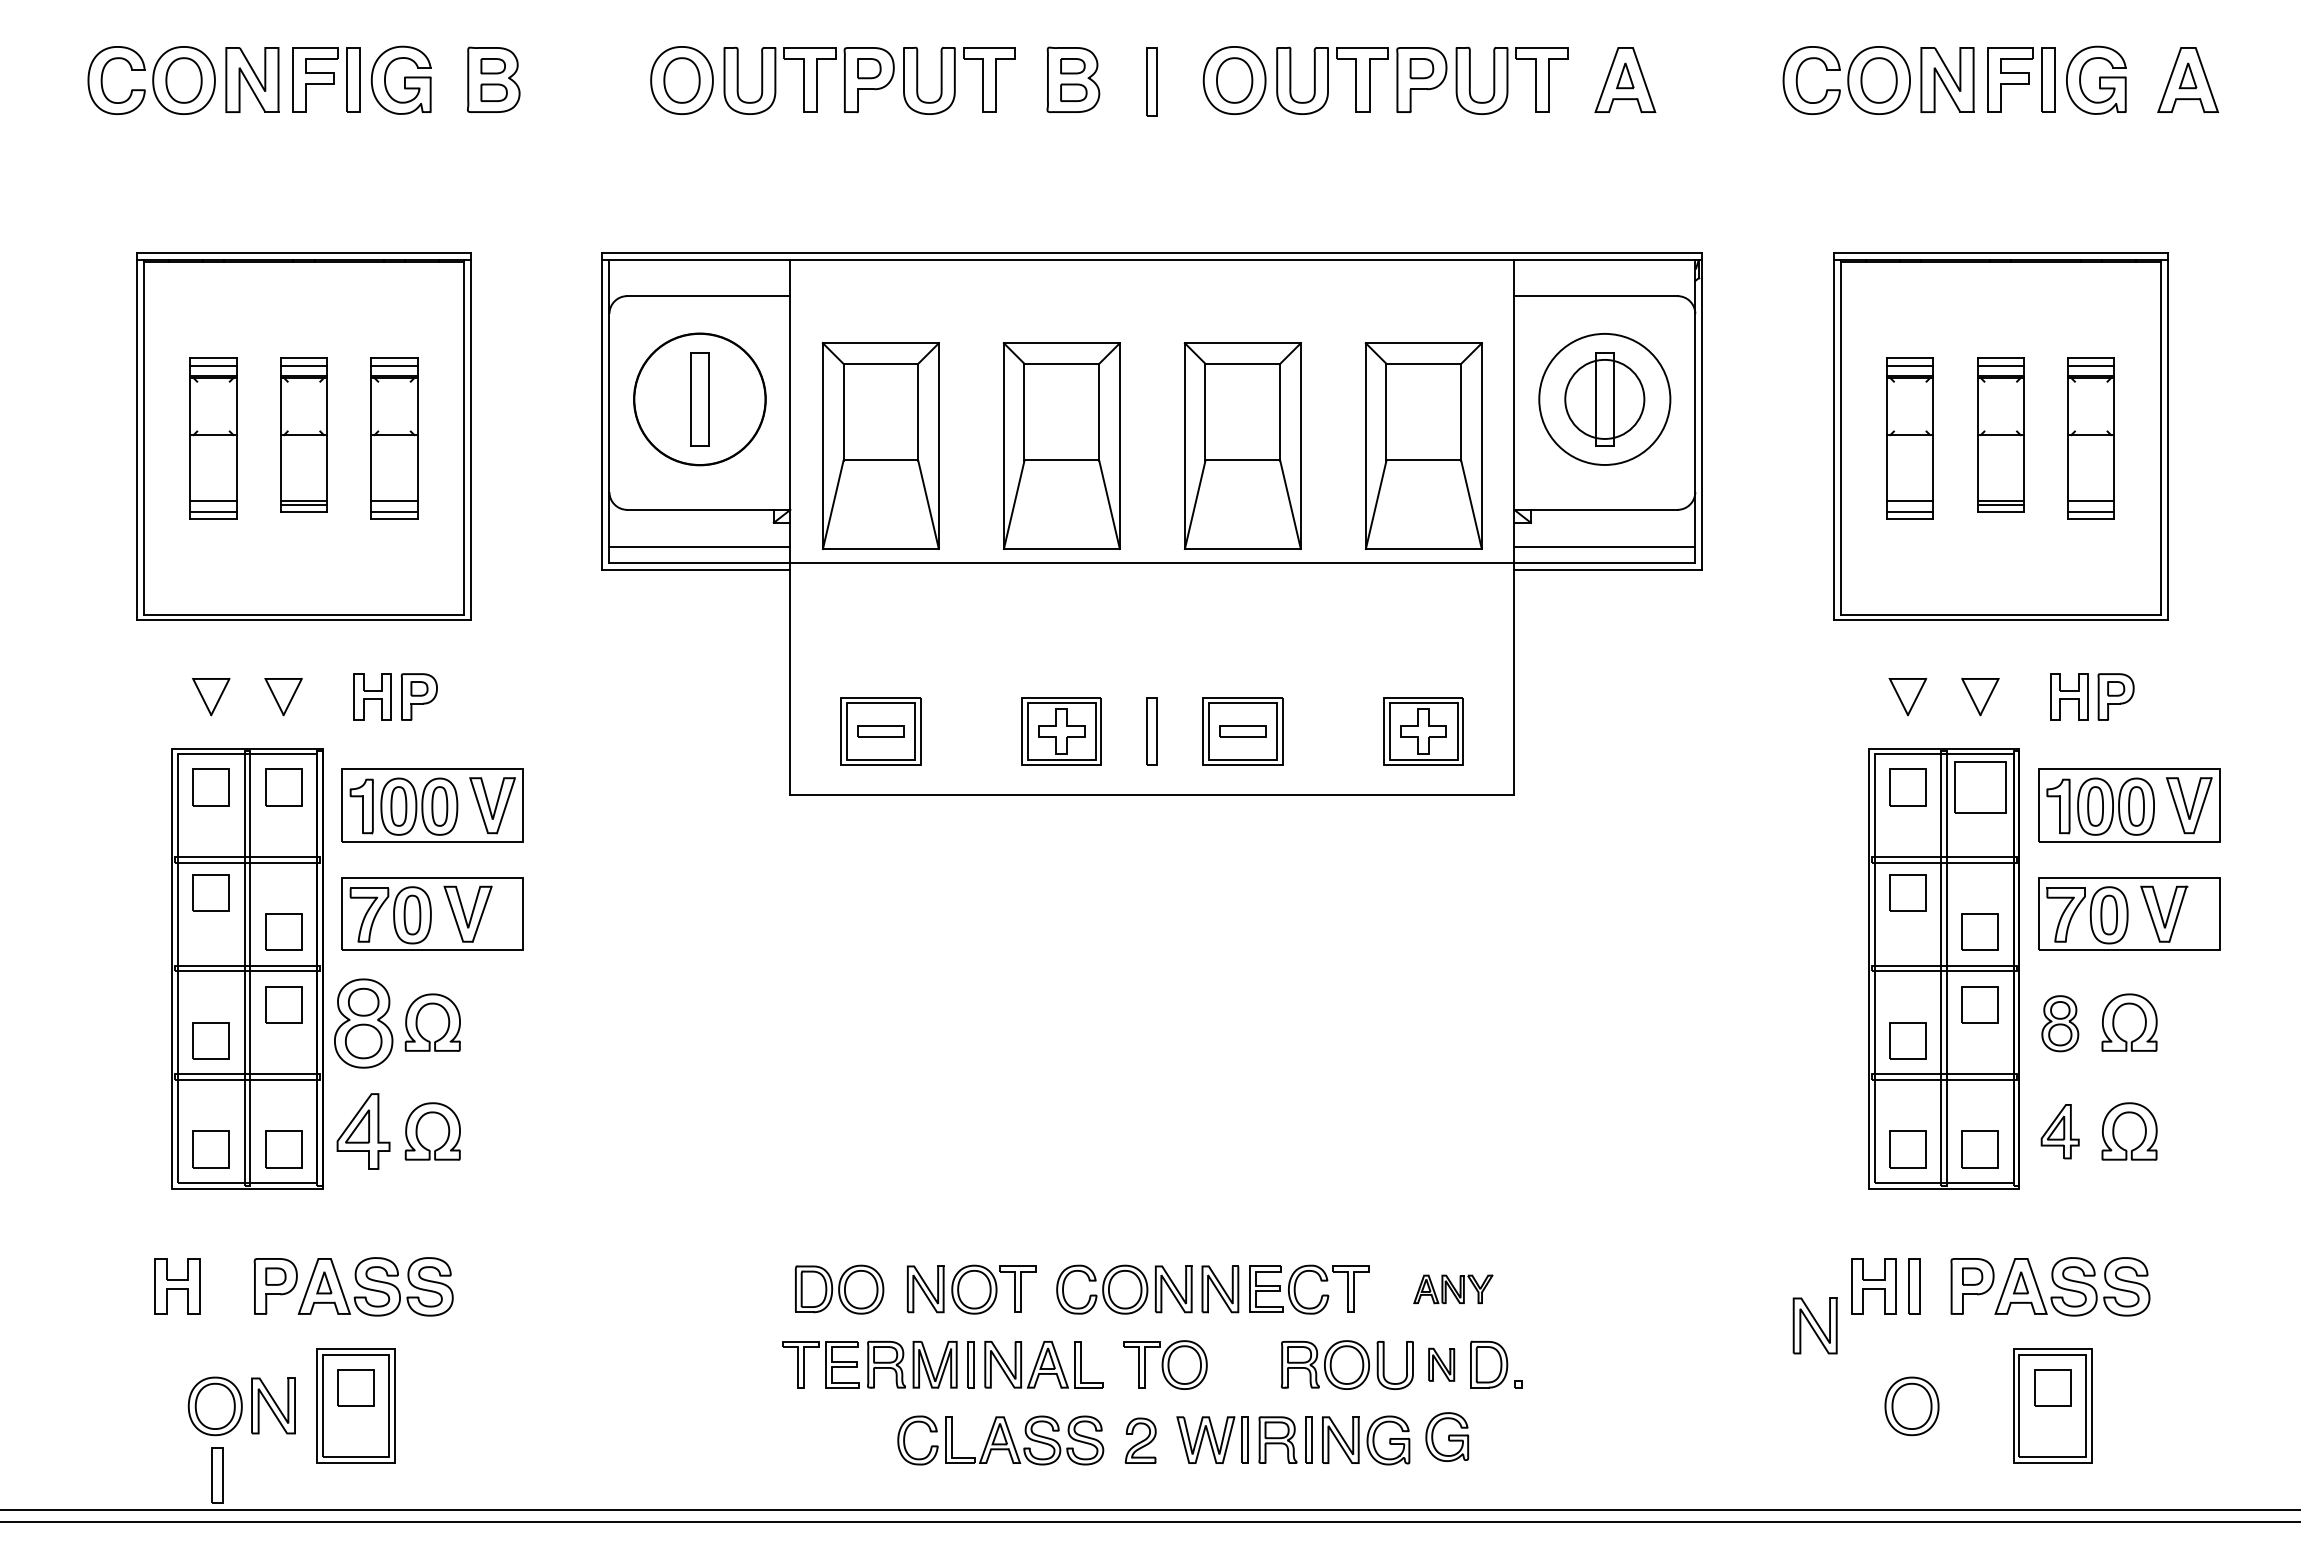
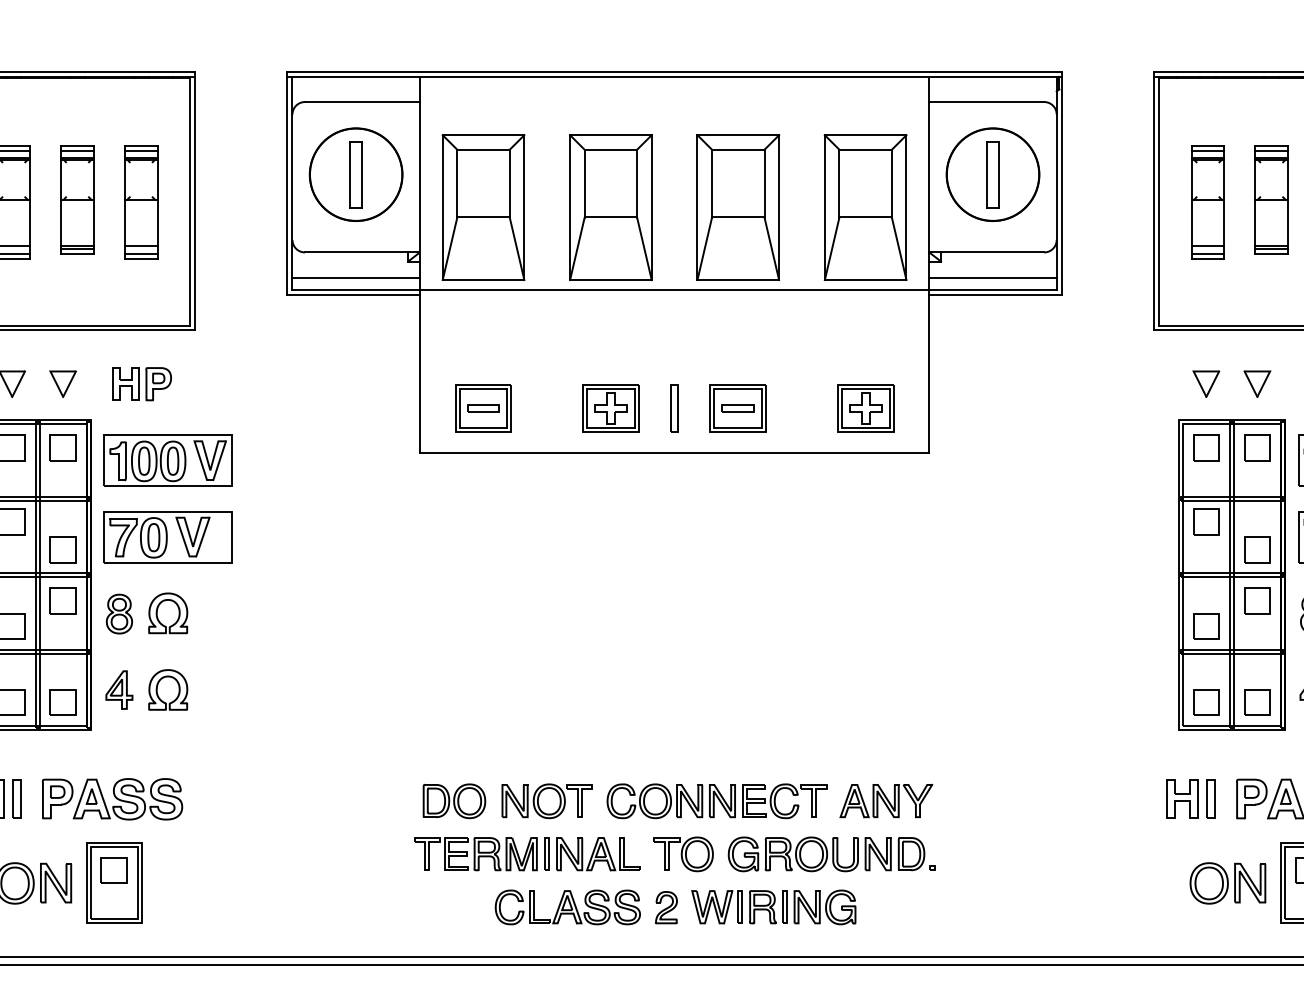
circle: (1604, 399) -> (992, 174), size x1.67
part: (1979, 787) -> (1256, 447), size x0.71
part: (363, 1023) -> (119, 613), size x0.62
part: (363, 1131) -> (119, 689), size x0.71
part: (1453, 1289) -> (886, 801), size x1.67
part: (1814, 1325) -> (1249, 882), moved
part: (1441, 1364) -> (878, 853), size x1.43
part: (1447, 1436) -> (743, 853), moved
part: (217, 1475) -> (16, 799), moved

